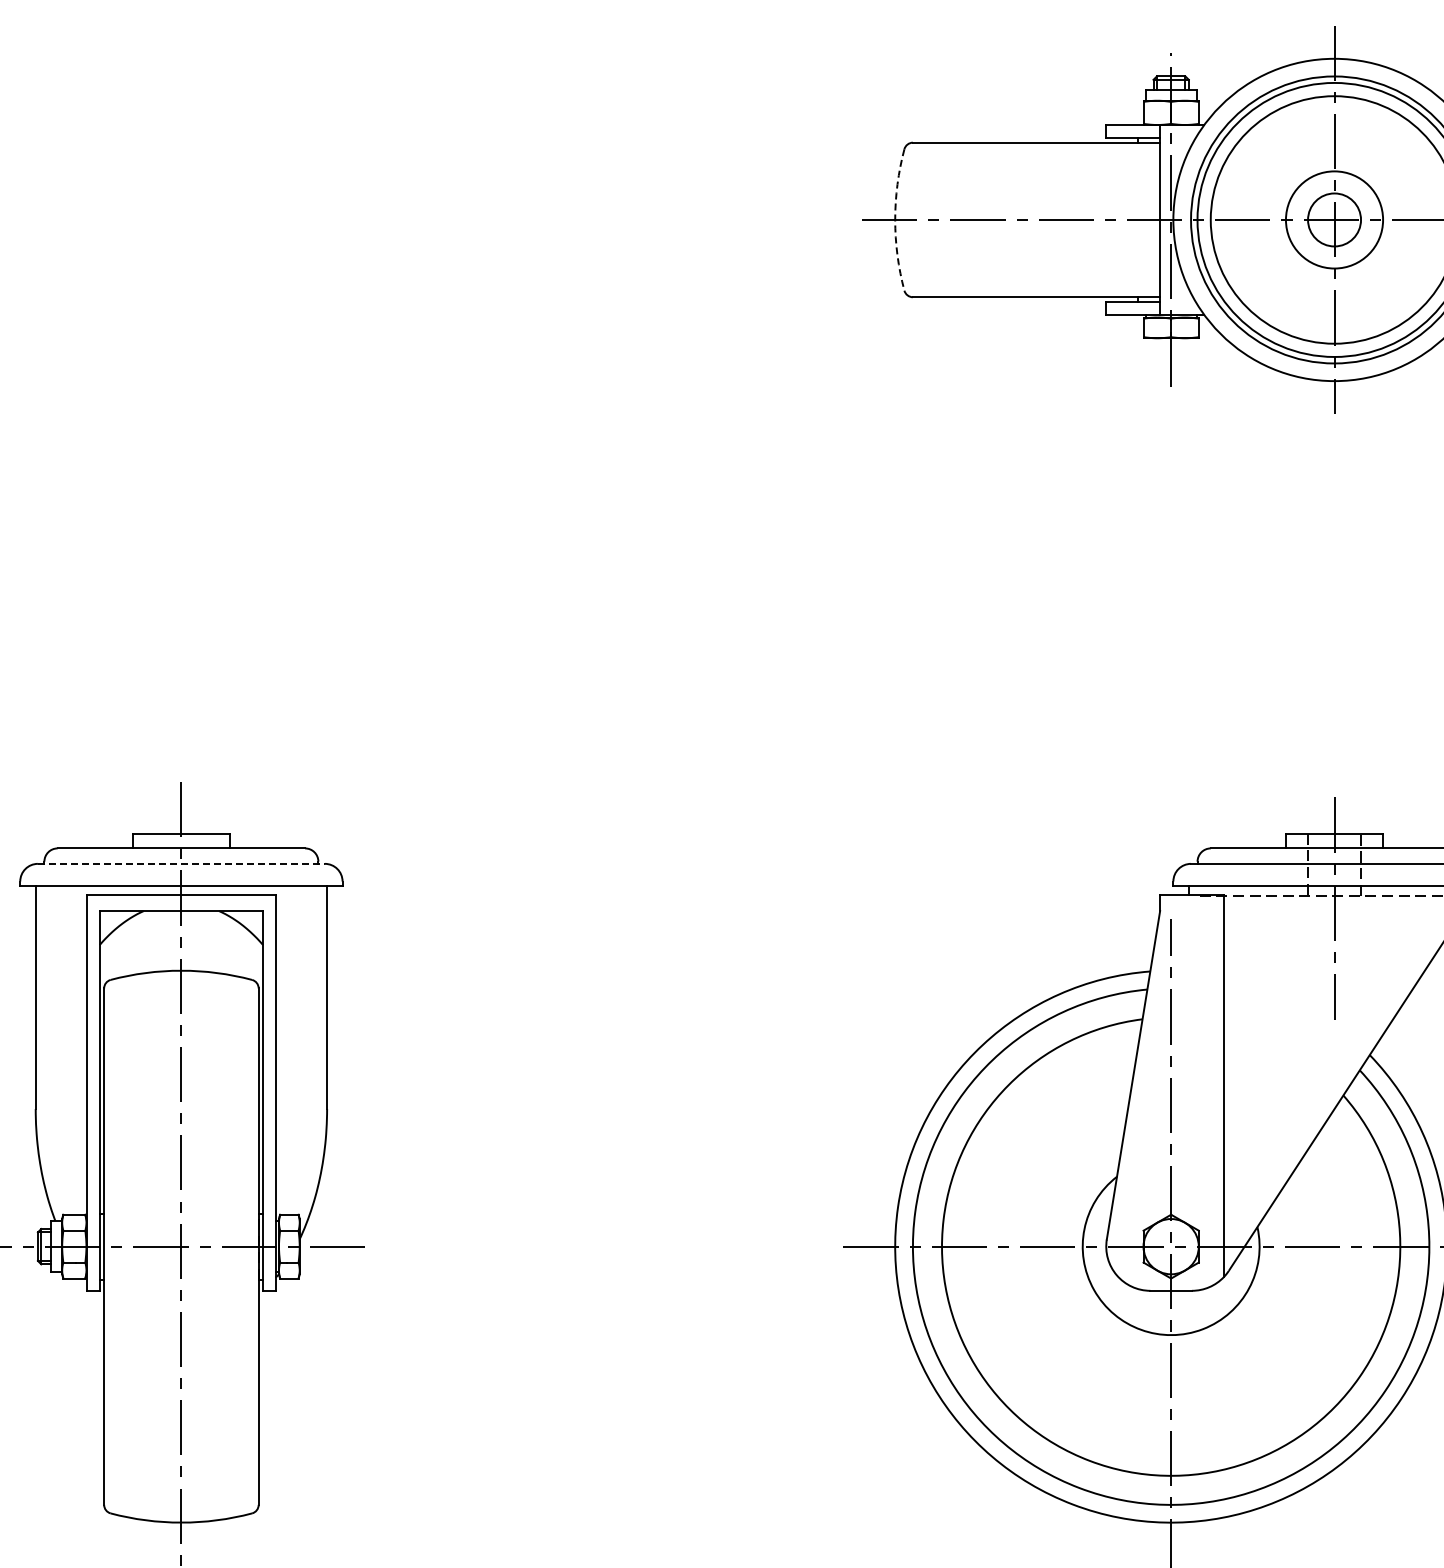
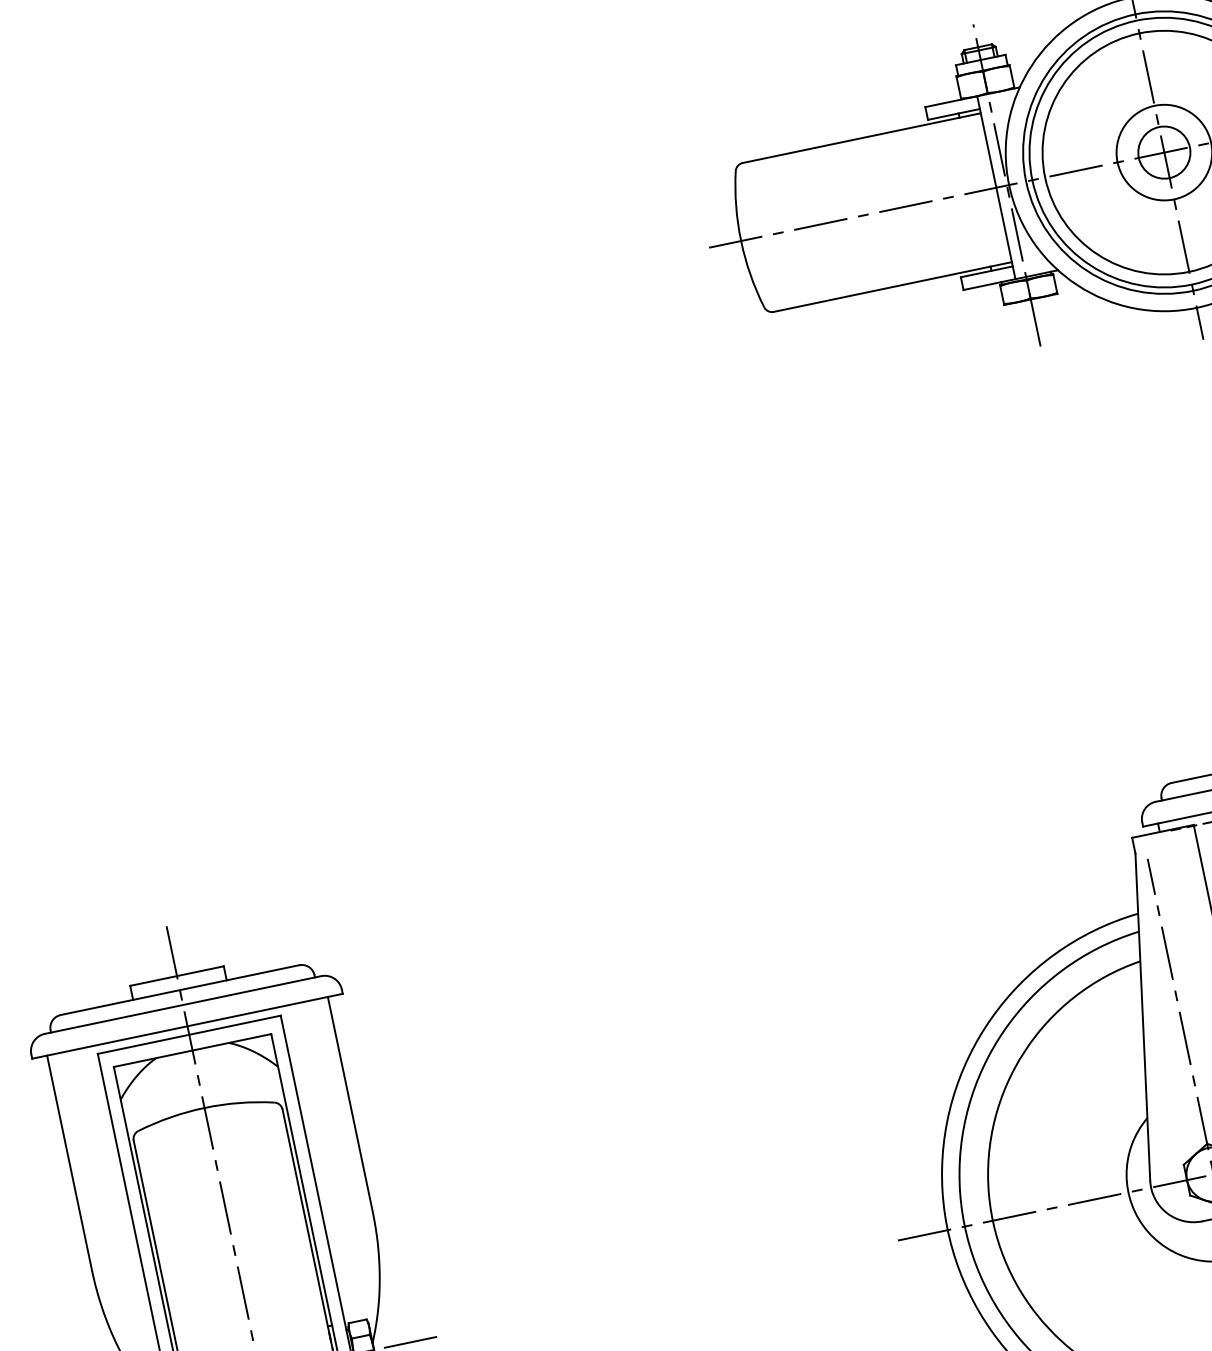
arc: (895, 219) -> (741, 240), dashed -> solid
line: (181, 863) -> (183, 1004), dashed -> solid

